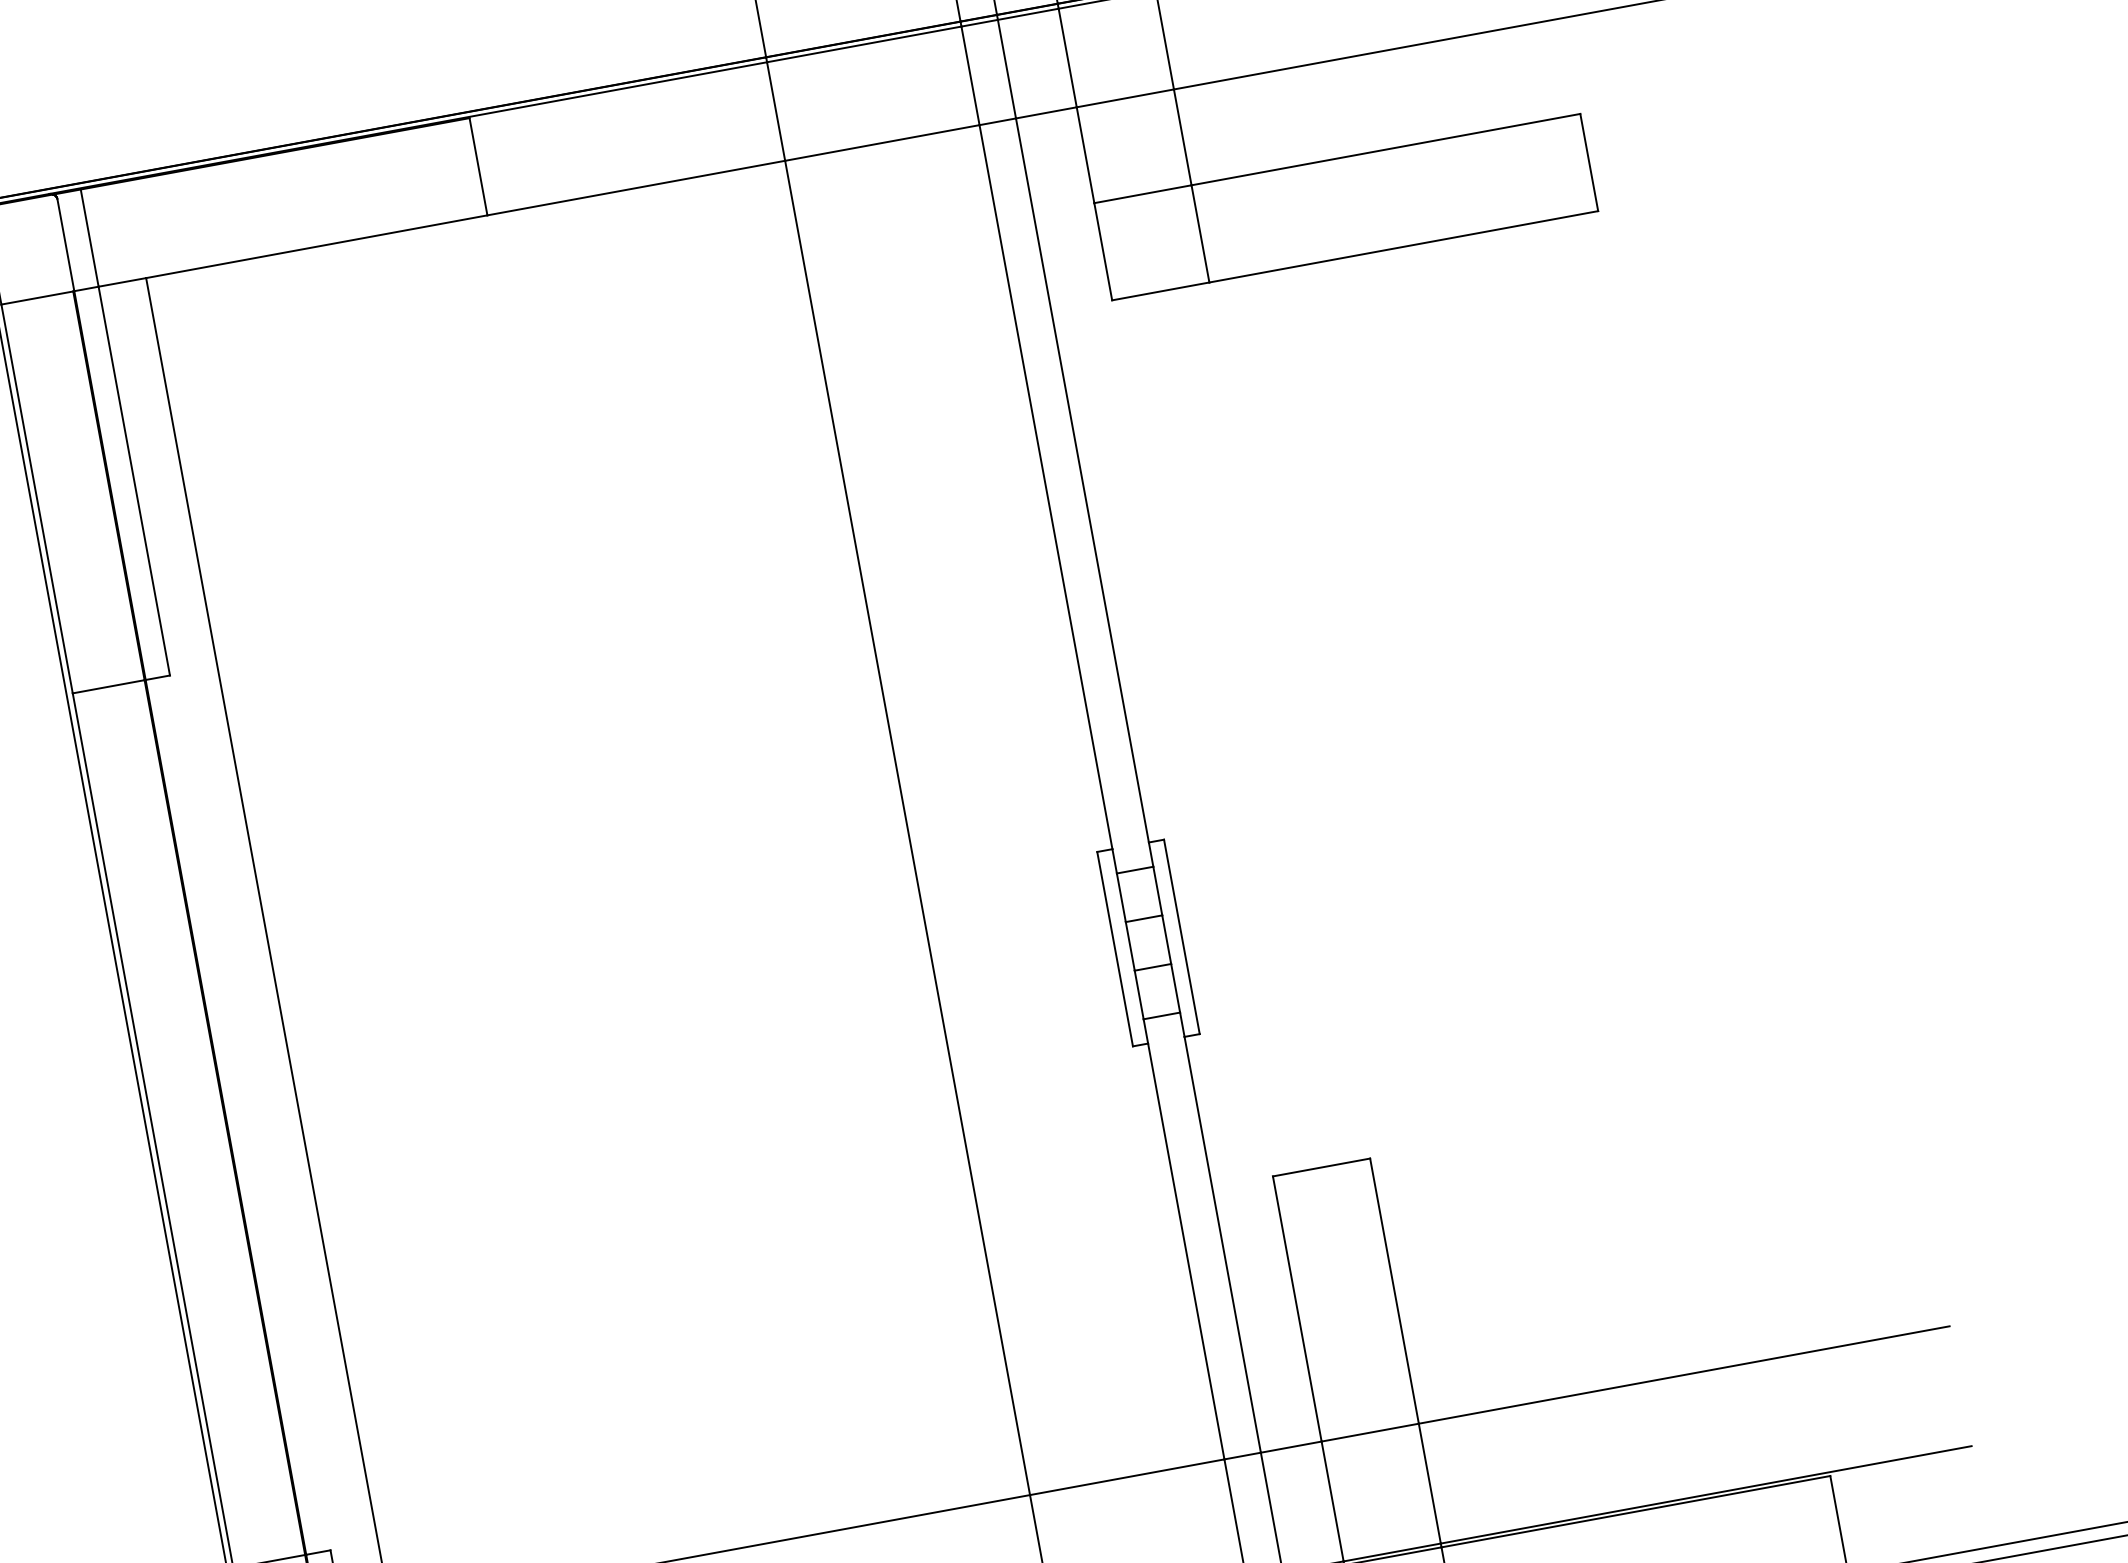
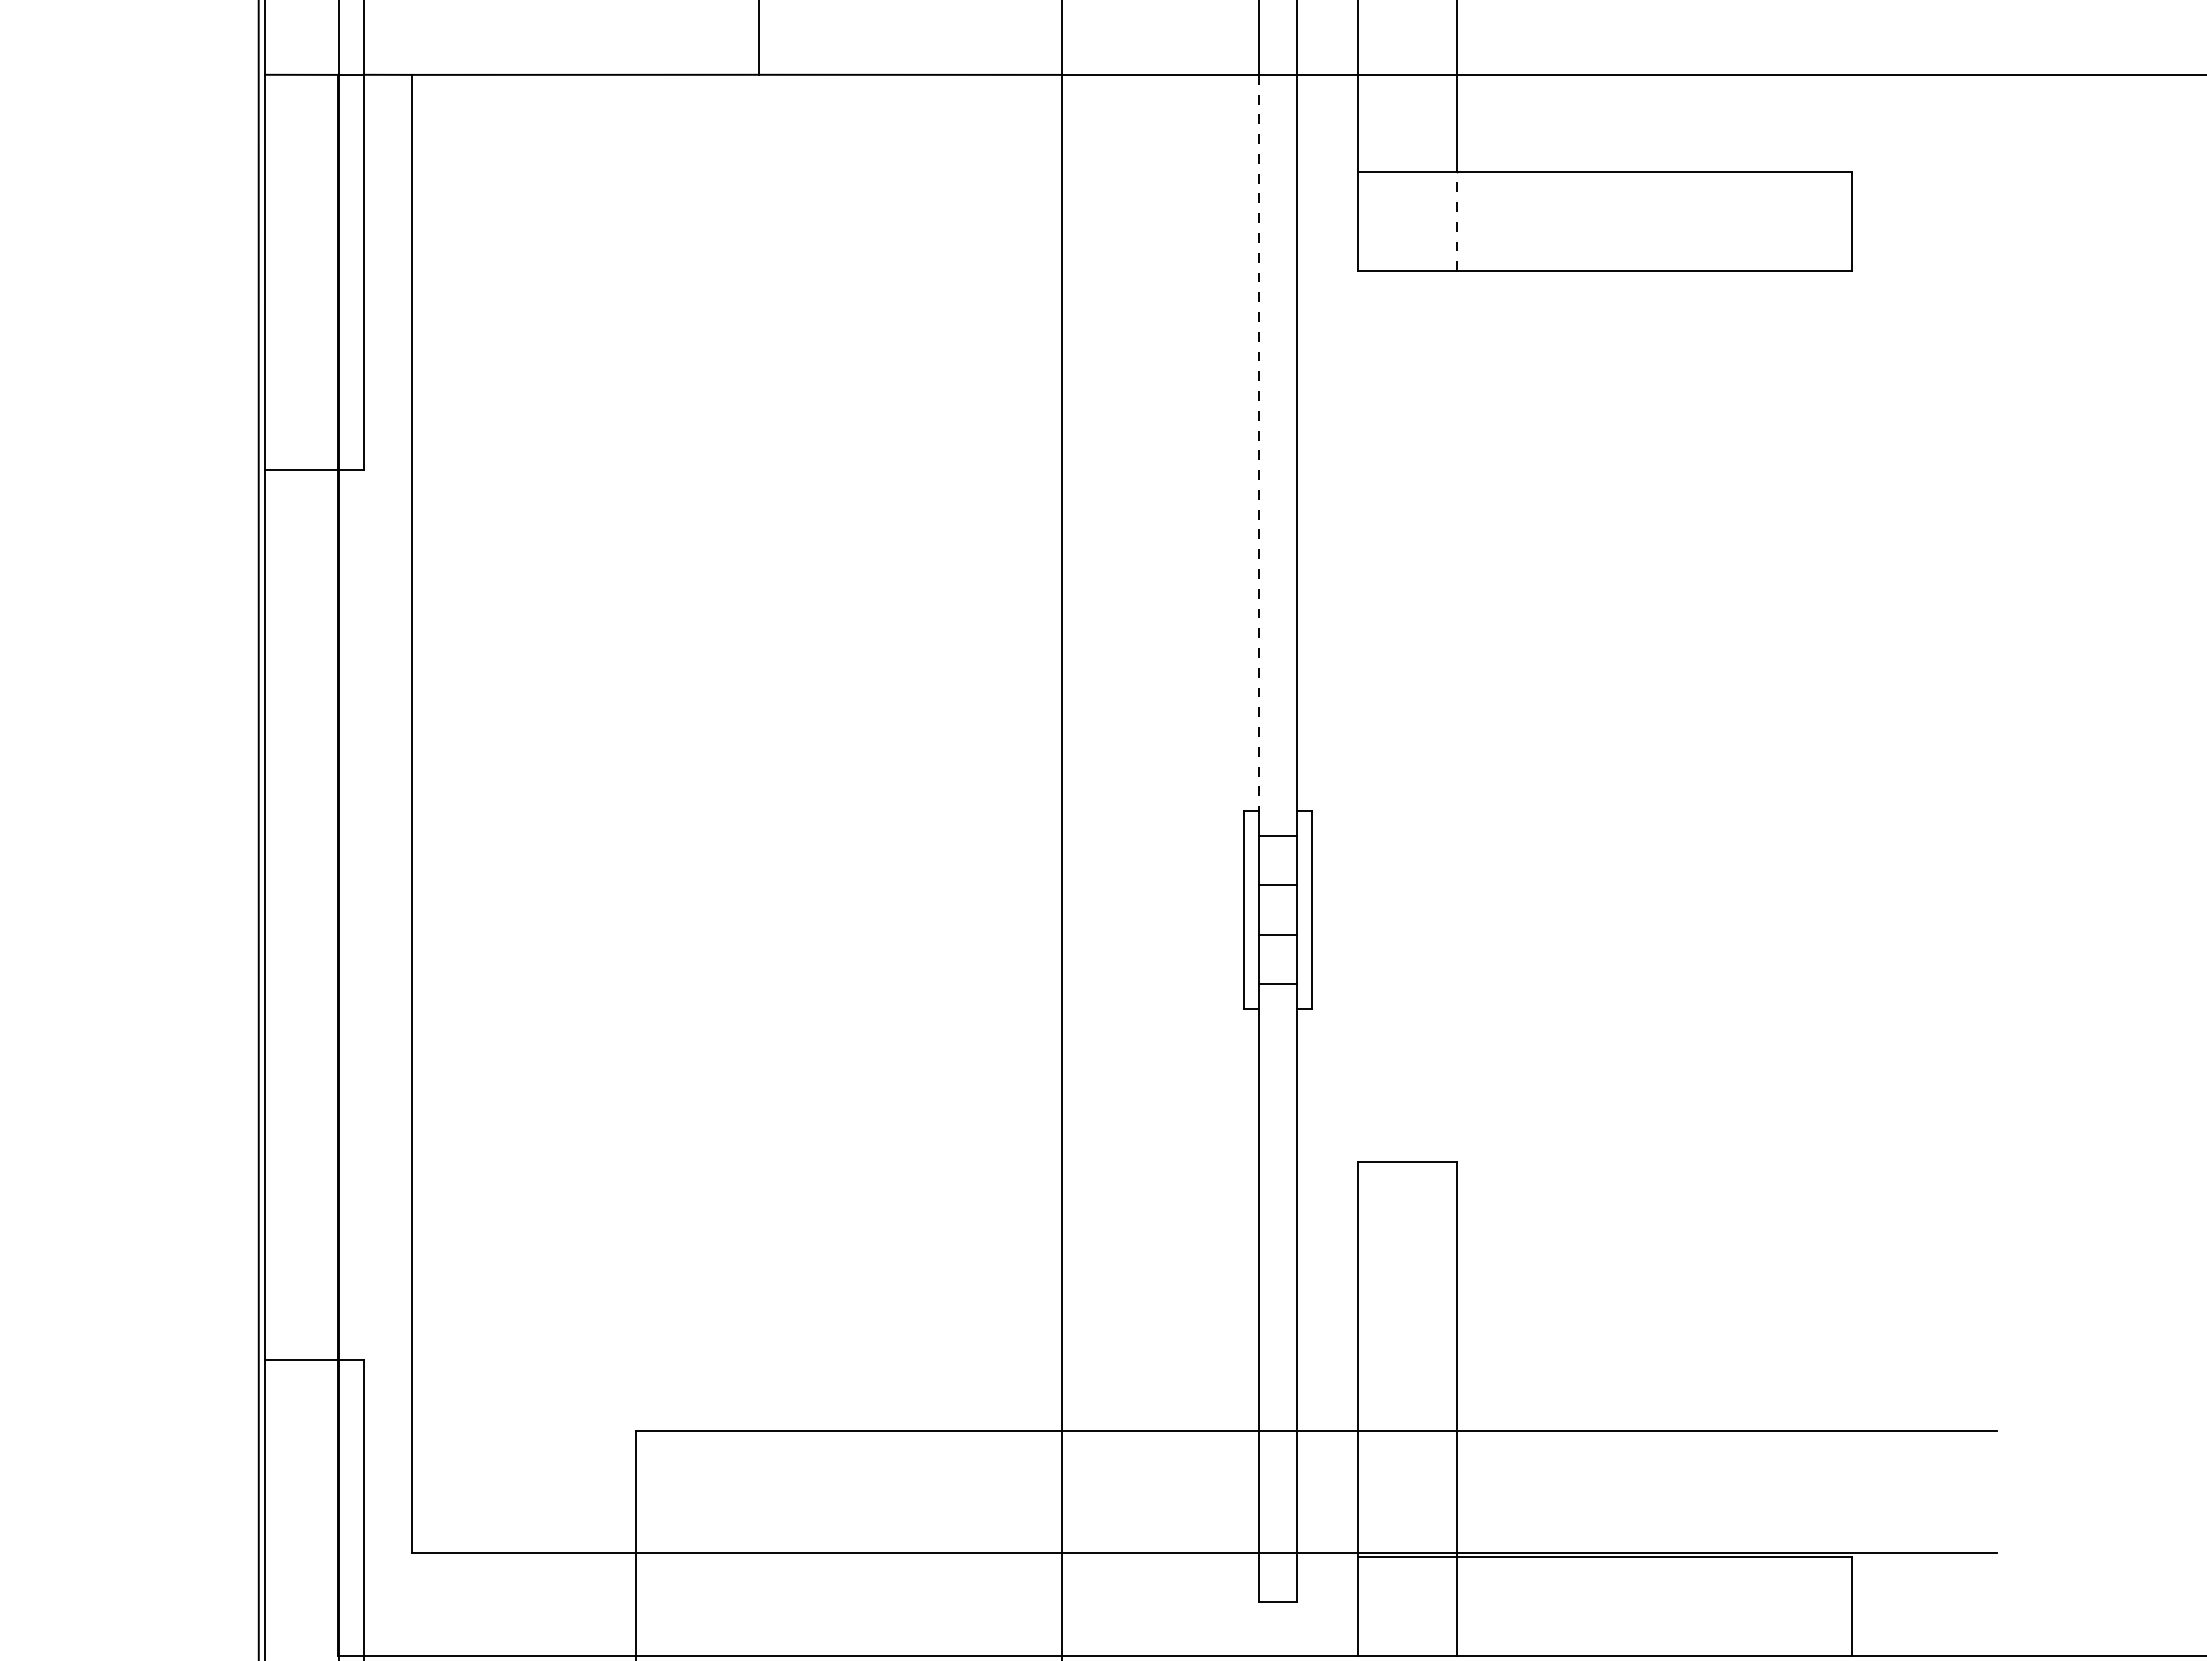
line: (1200, 233) -> (1457, 221), solid -> dashed
line: (1046, 487) -> (1259, 443), solid -> dashed

